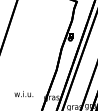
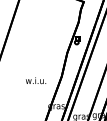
text: (23, 94) -> (35, 81), moved

